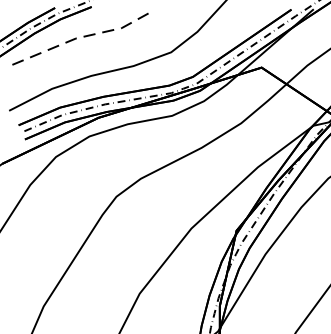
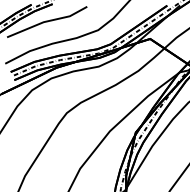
line: (82, 37) -> (47, 21), dashed -> solid

